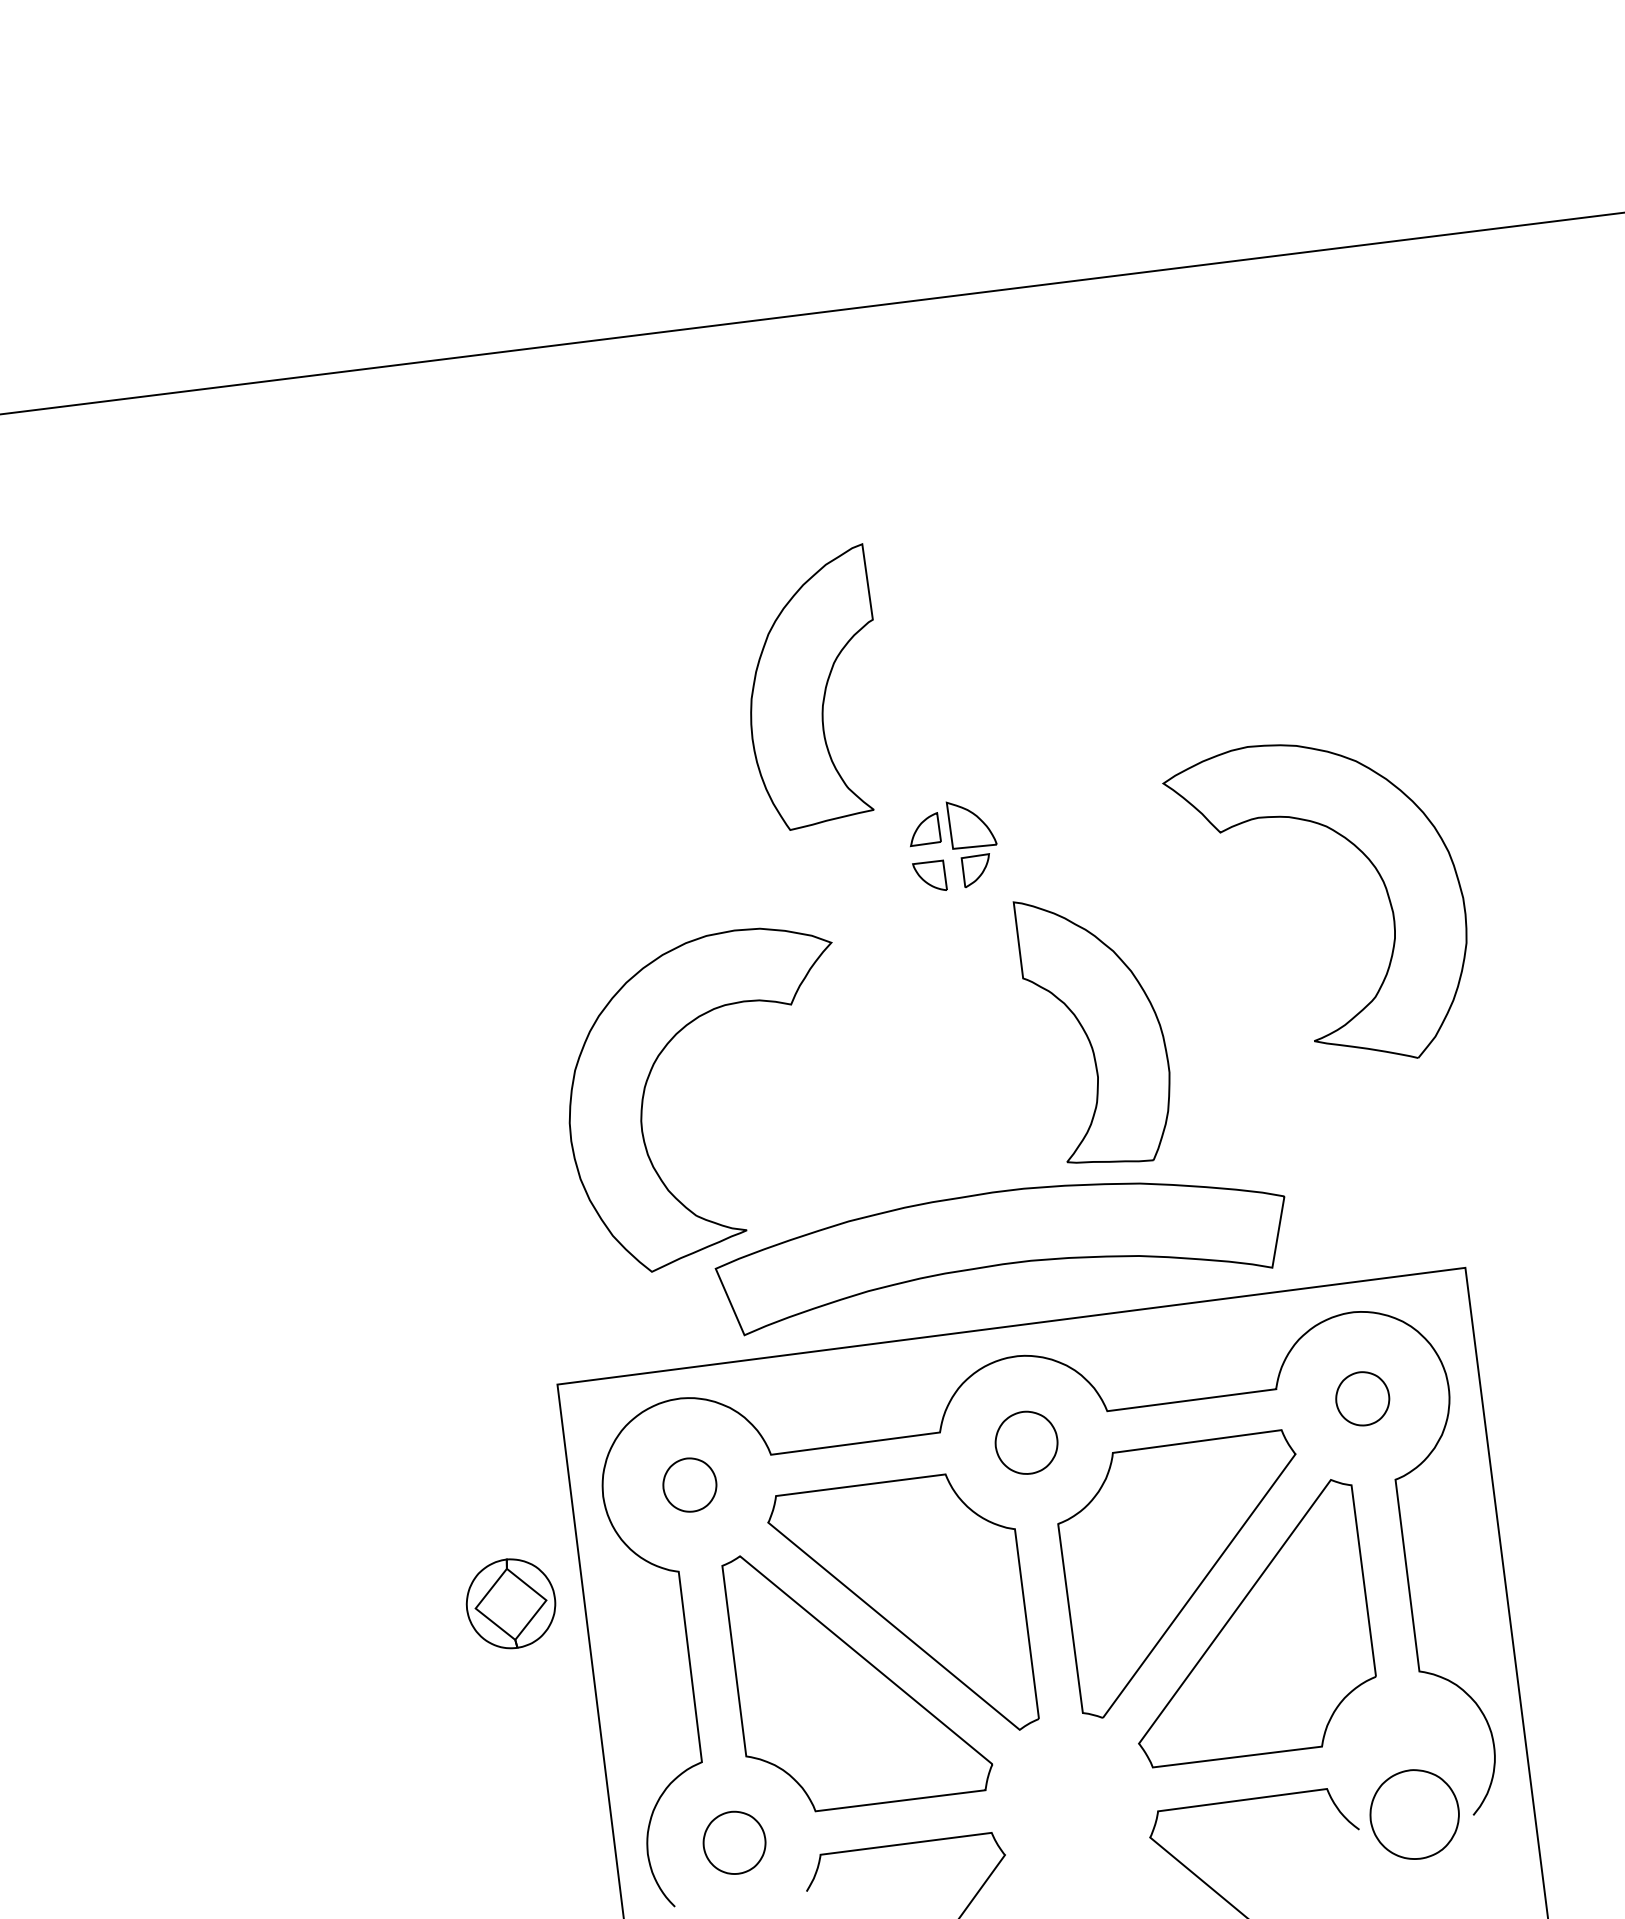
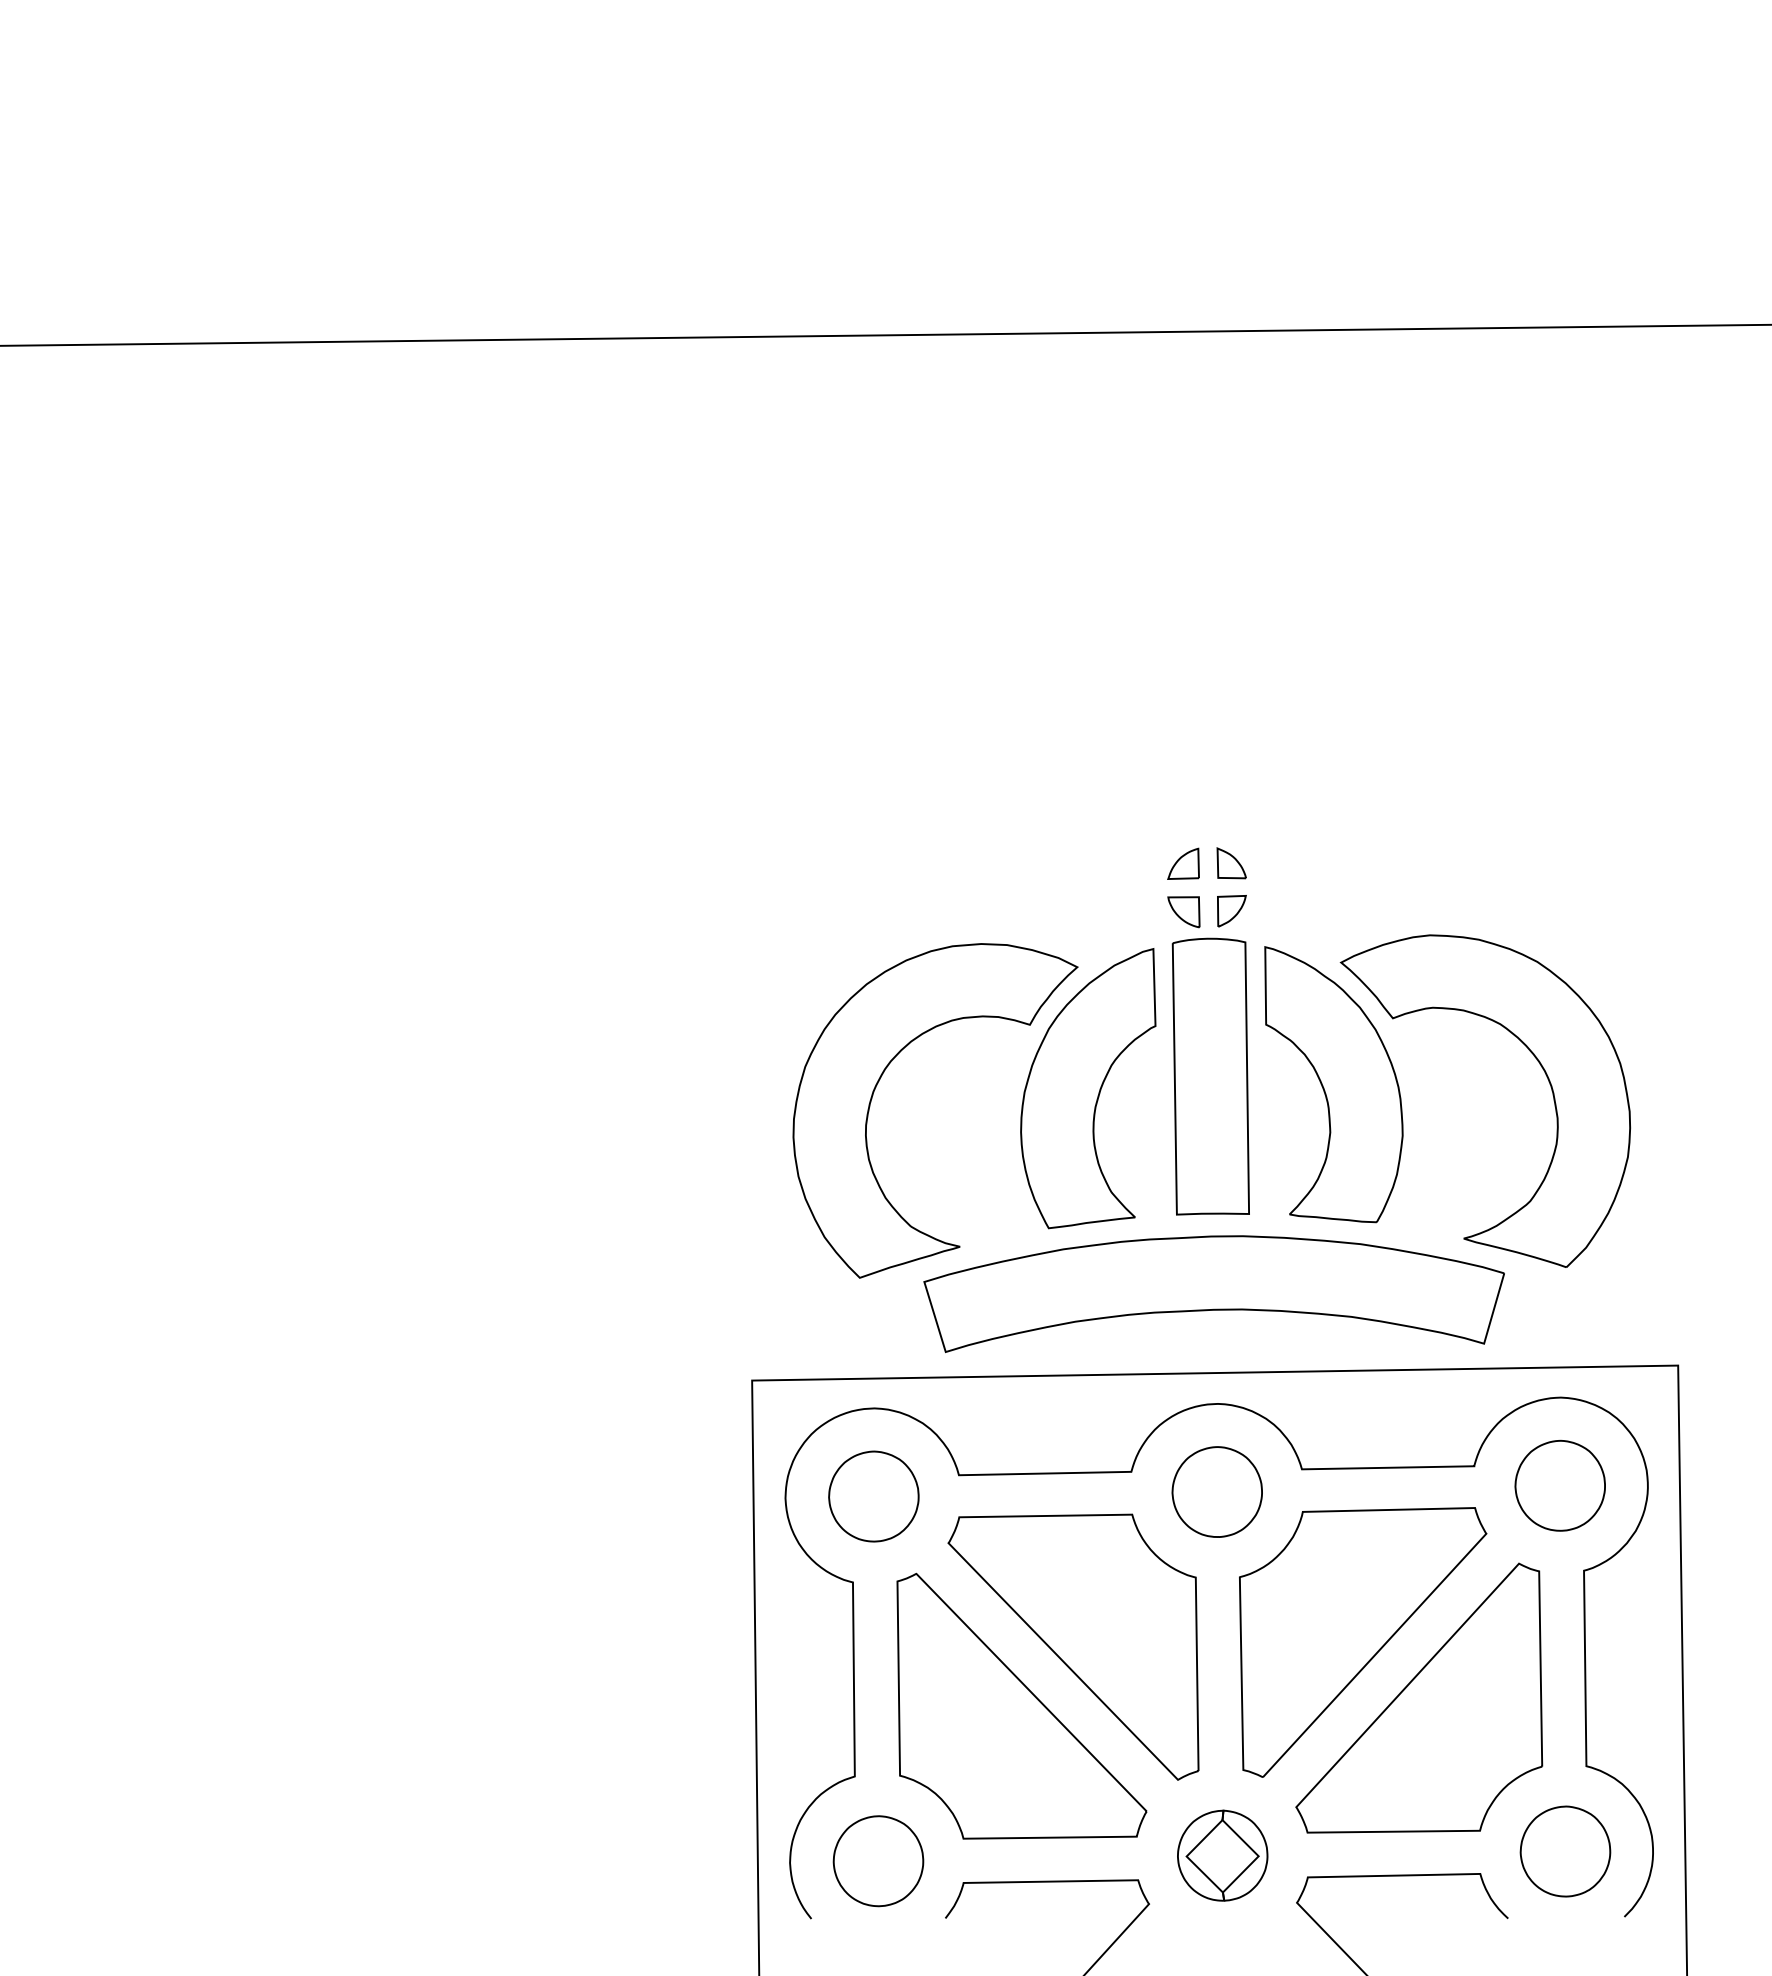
part: (813, 688) -> (1088, 1088), moved
part: (971, 823) -> (1231, 863), size x0.62
part: (1372, 866) -> (1542, 1069), moved
part: (974, 1035) -> (1210, 1076), added
part: (1362, 1398) -> (1559, 1485), size x1.67
part: (1025, 1442) -> (1216, 1491), size x1.43
part: (689, 1485) -> (873, 1496), size x1.67
part: (510, 1603) -> (1222, 1855), moved
part: (1414, 1814) -> (1565, 1851), moved
part: (734, 1843) -> (878, 1861), size x1.43

